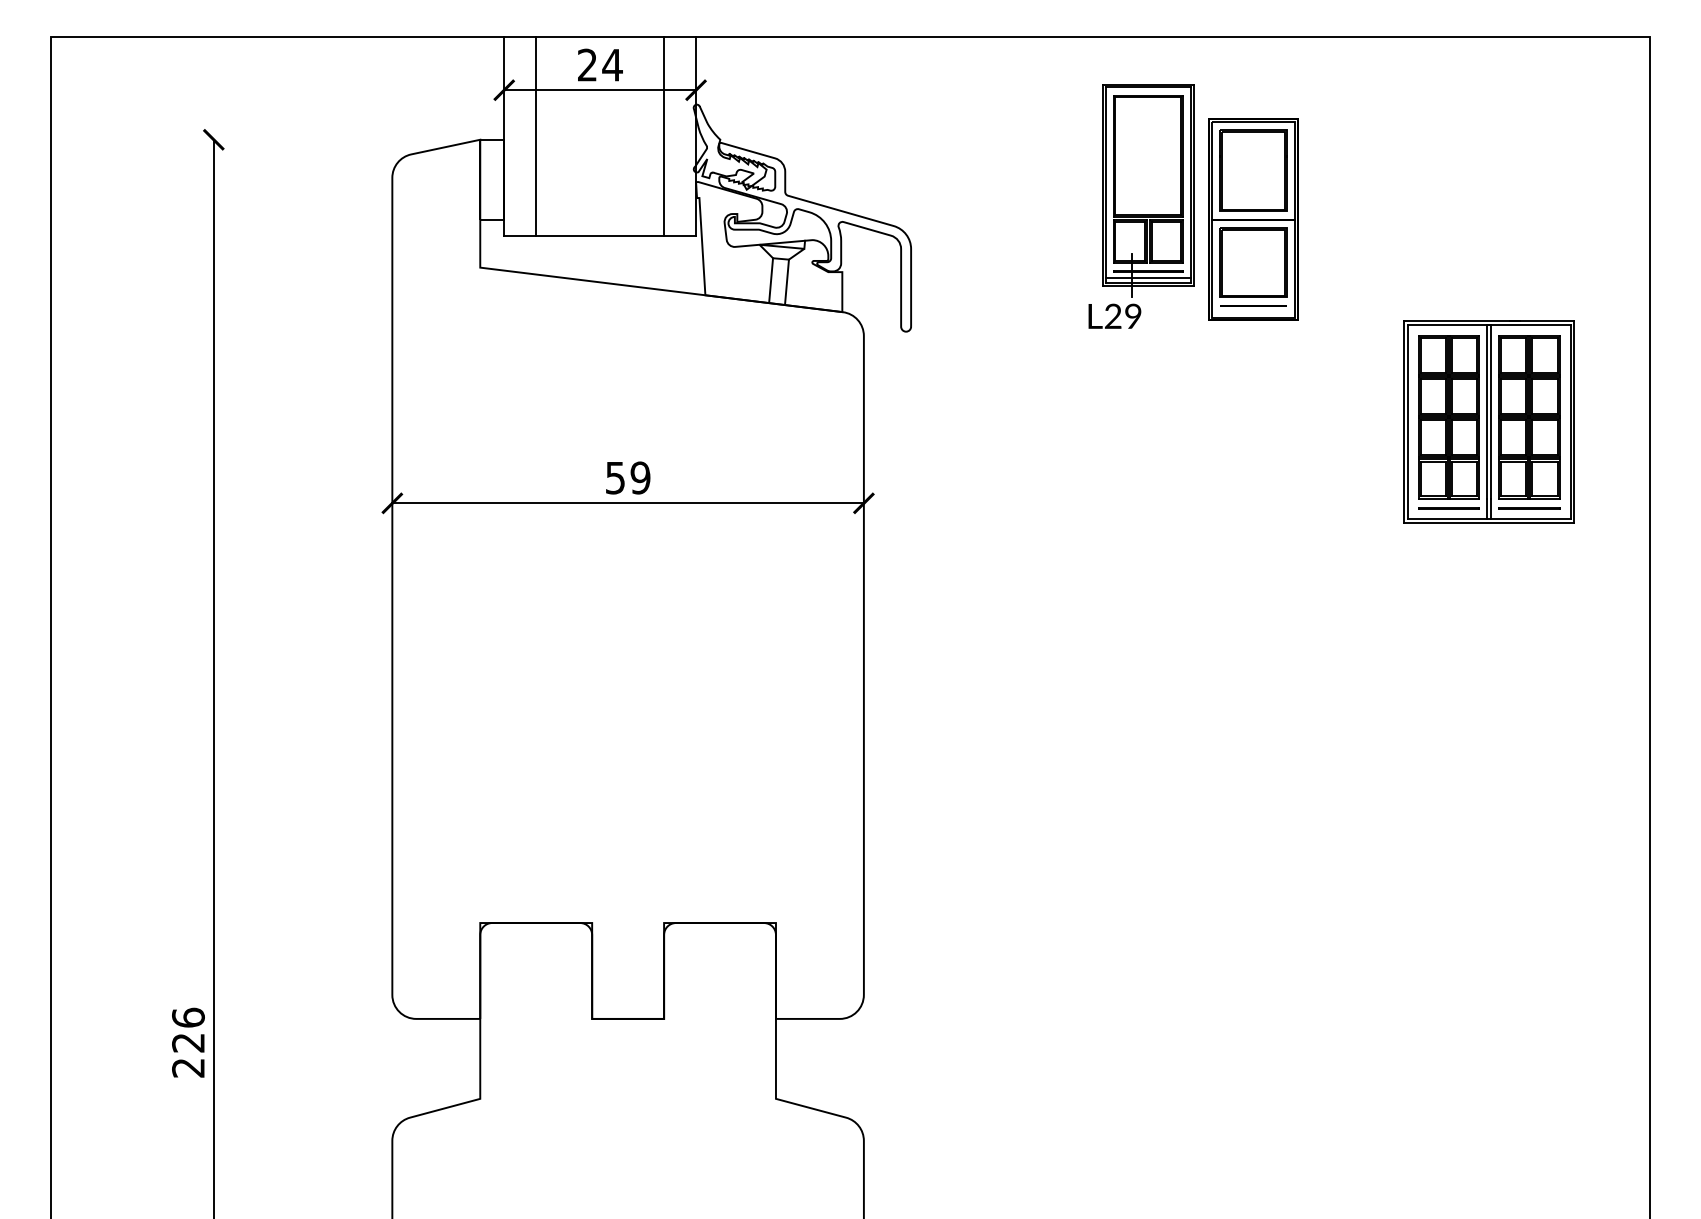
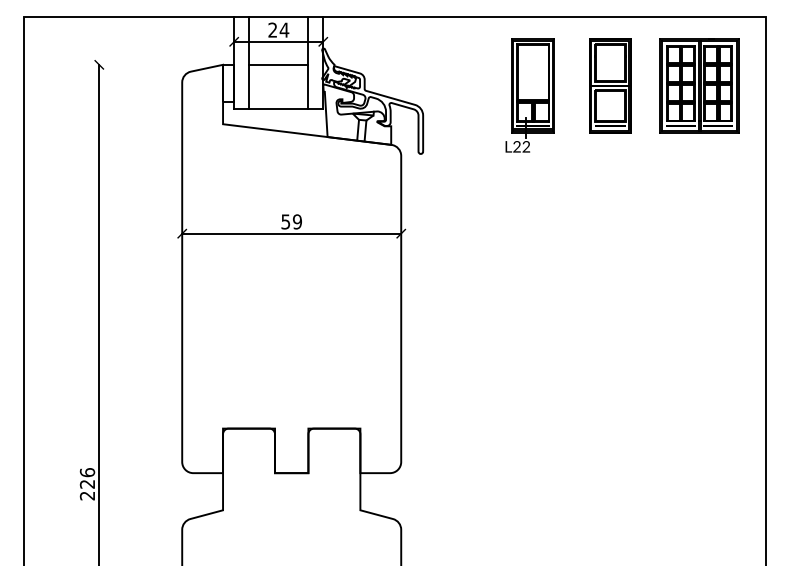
line: (599, 139) -> (278, 64), added
part: (1254, 218) -> (610, 85), moved
text: (1133, 317) -> (526, 147), L29 -> L22
part: (1488, 421) -> (699, 85), moved

